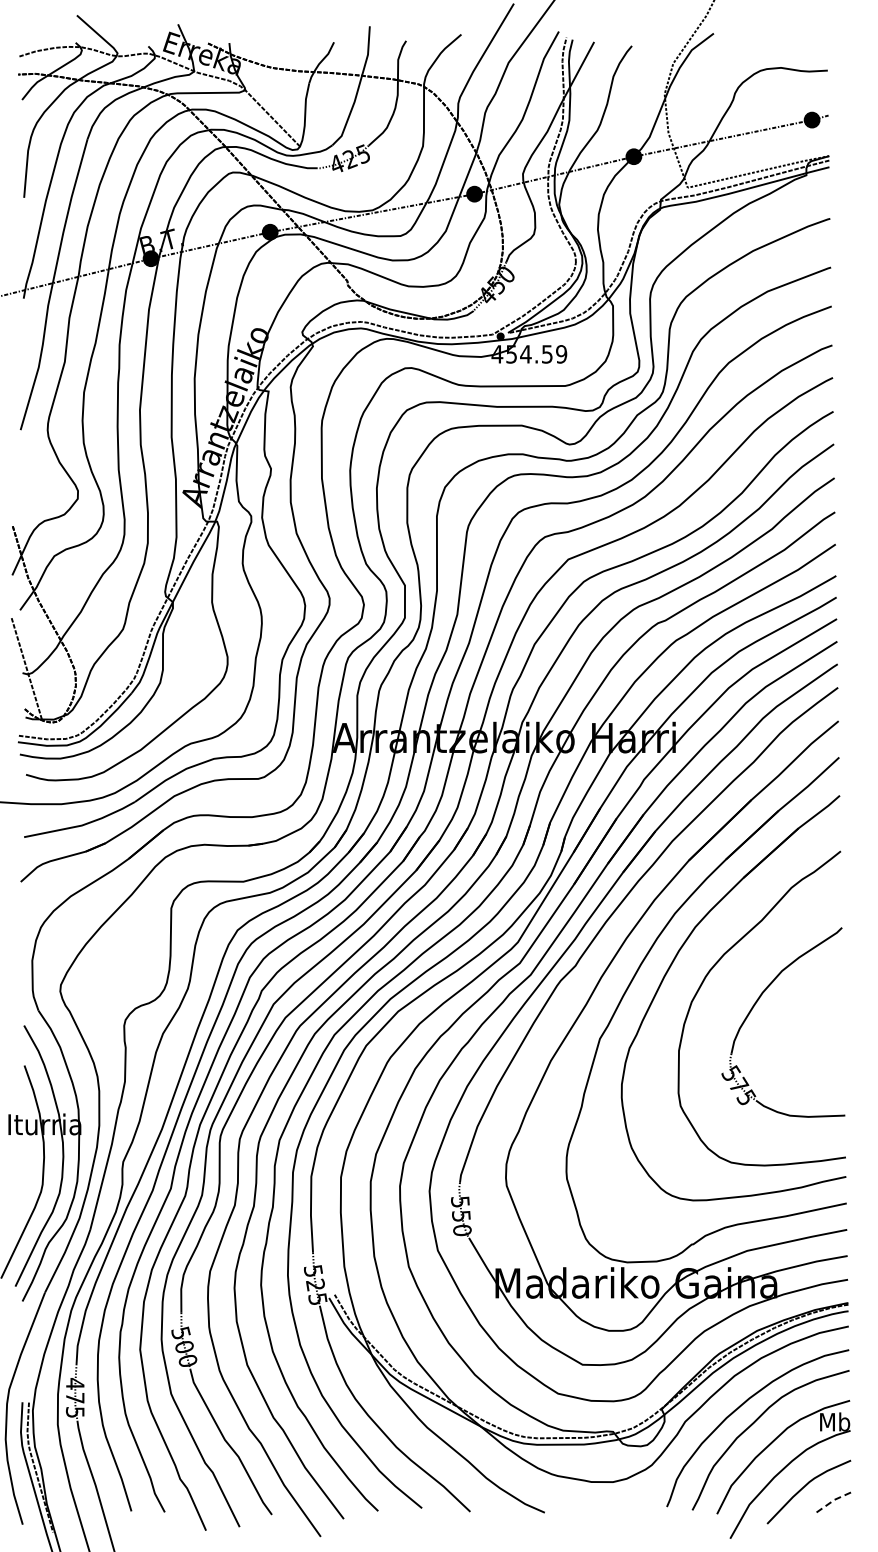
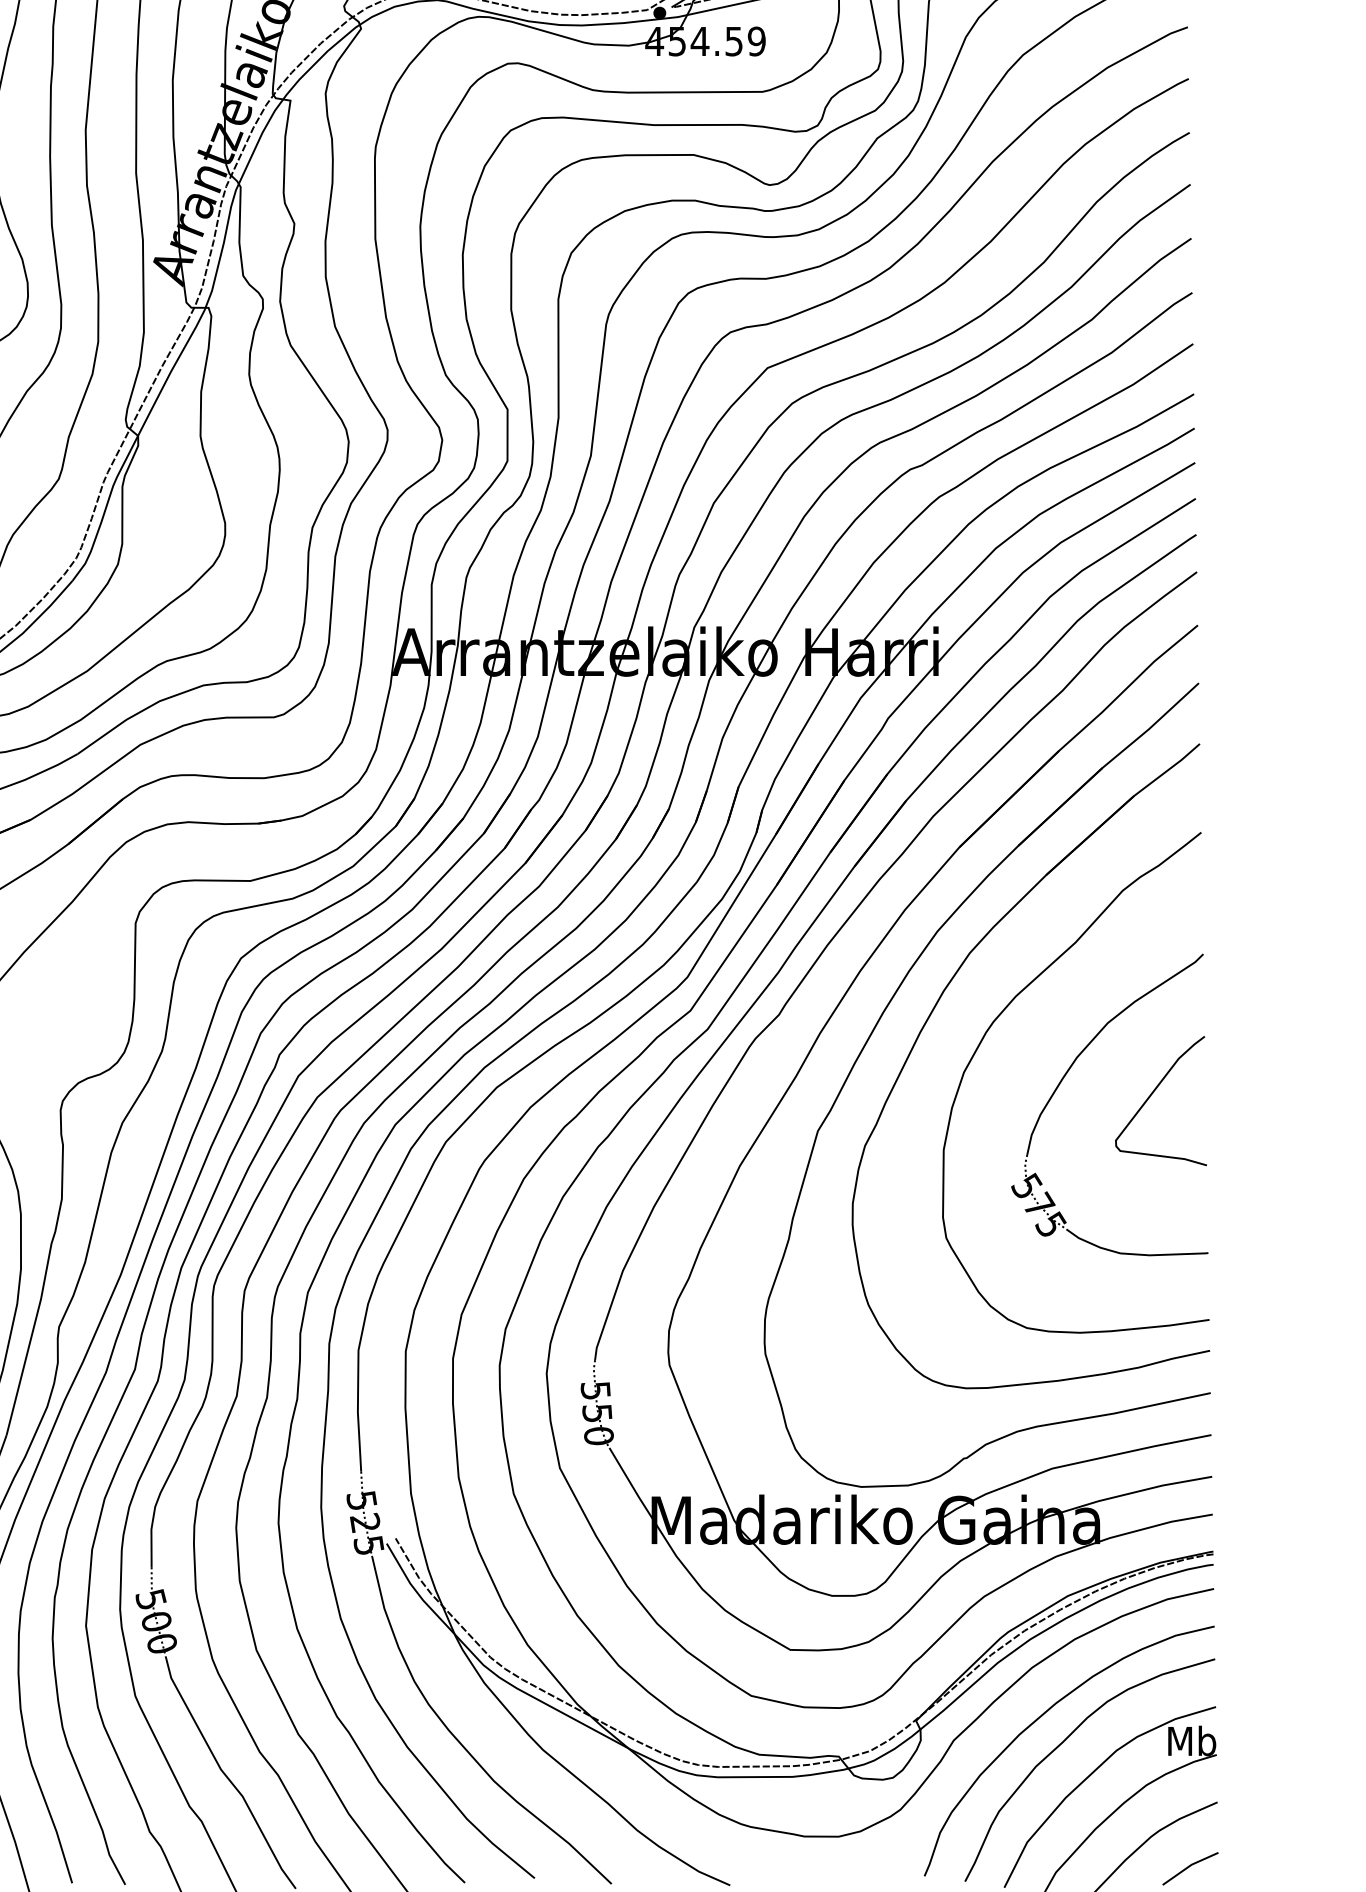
curve: (810, 1016) -> (1153, 1095), added
line: (833, 1500) -> (1189, 1865), dashed -> solid

